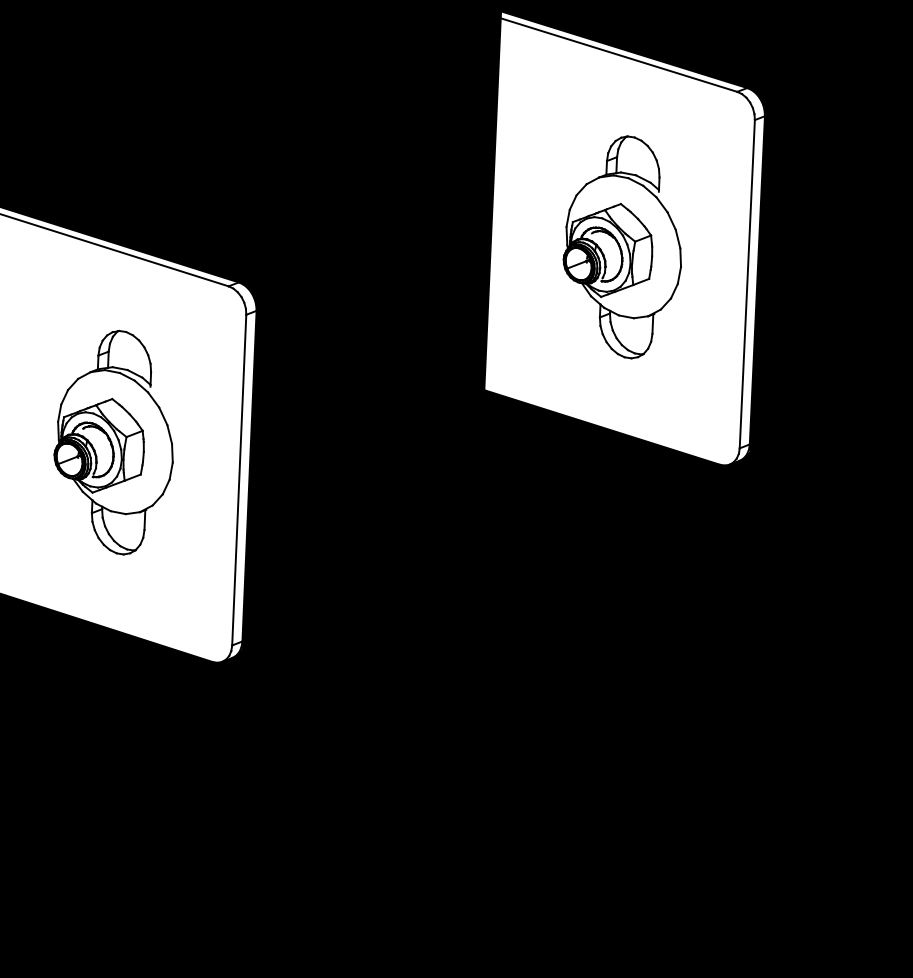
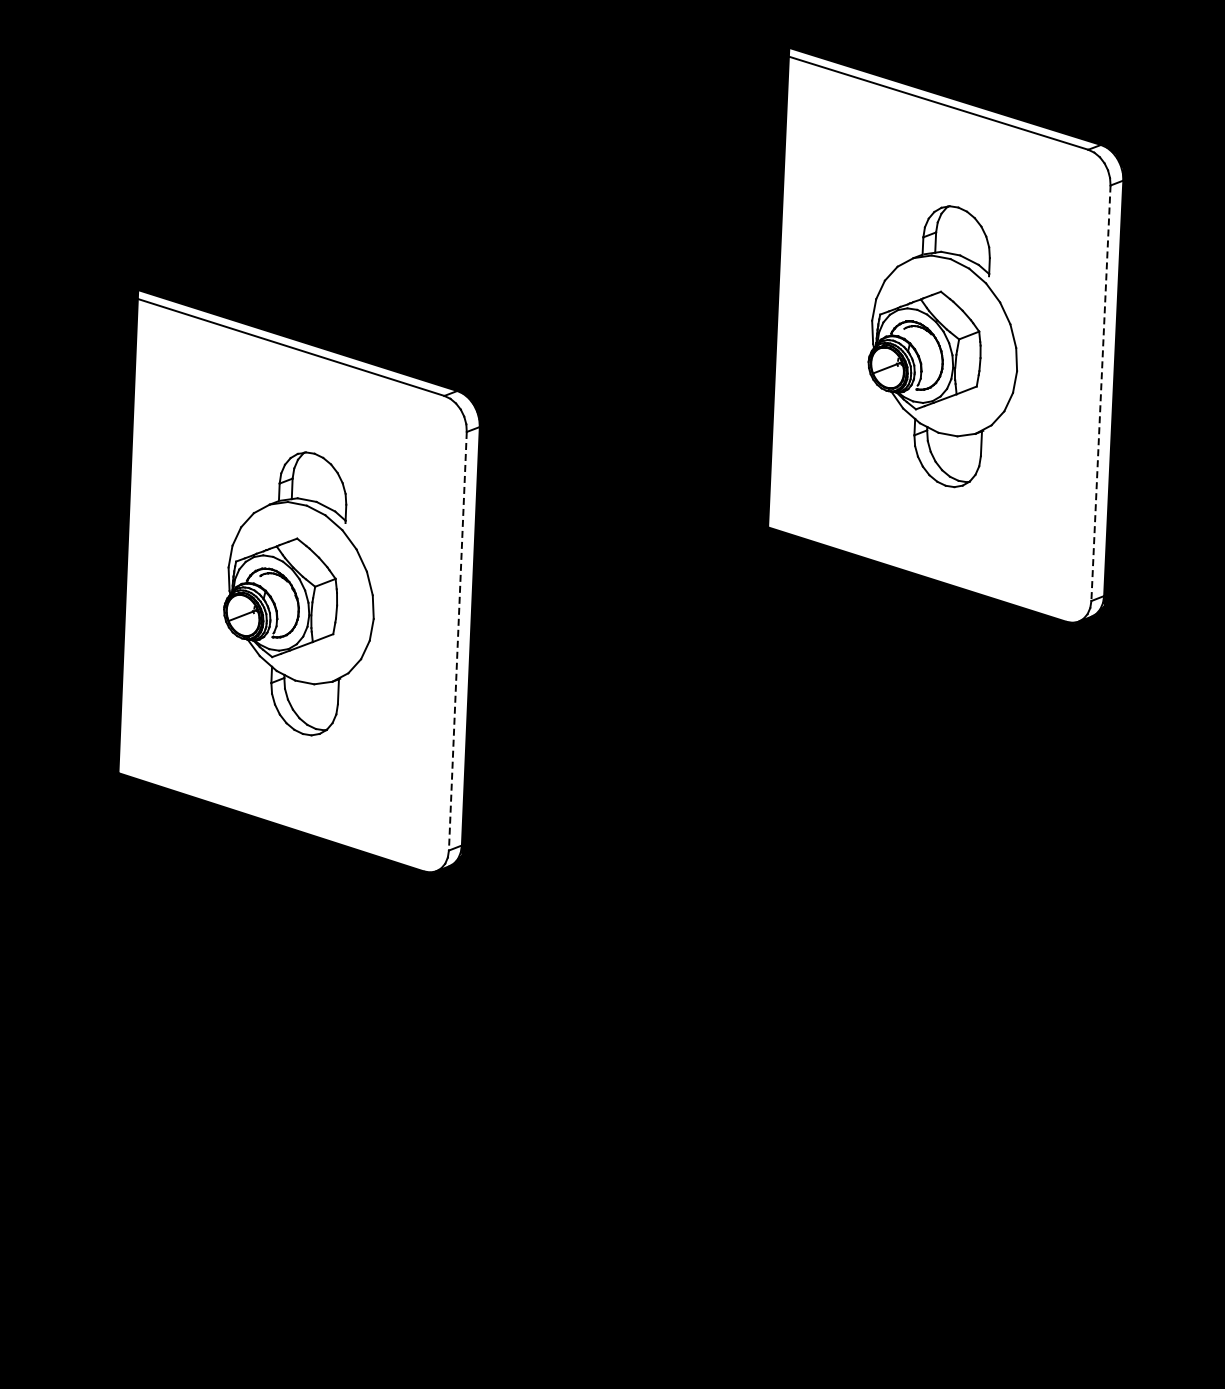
line: (746, 284) -> (1100, 393), solid -> dashed
line: (238, 480) -> (457, 641), solid -> dashed

